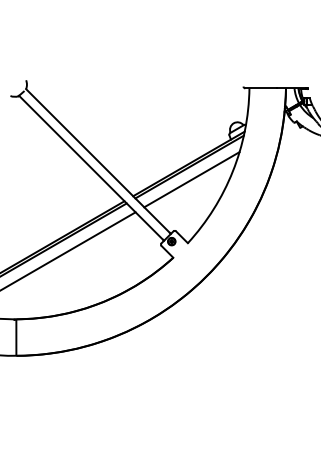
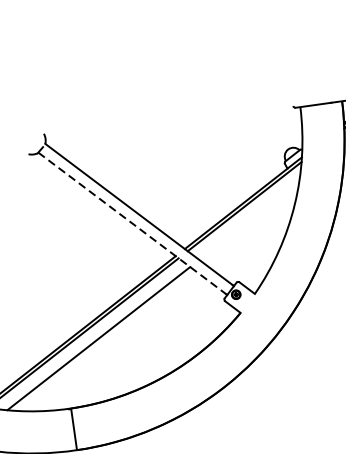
line: (91, 167) -> (132, 222), solid -> dashed
line: (191, 179) -> (248, 220), removed

